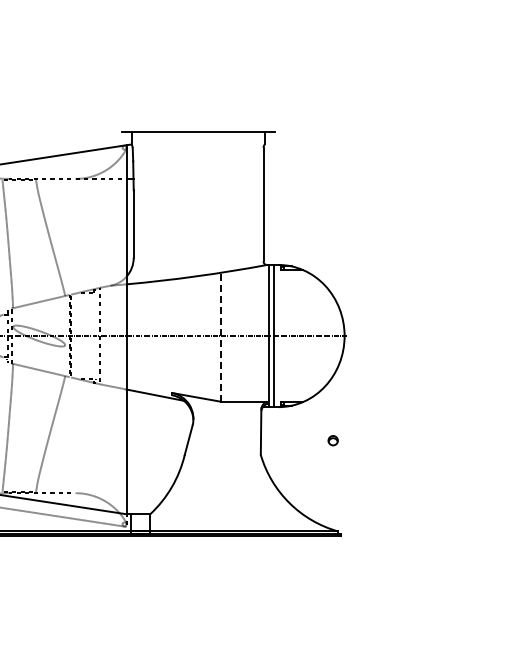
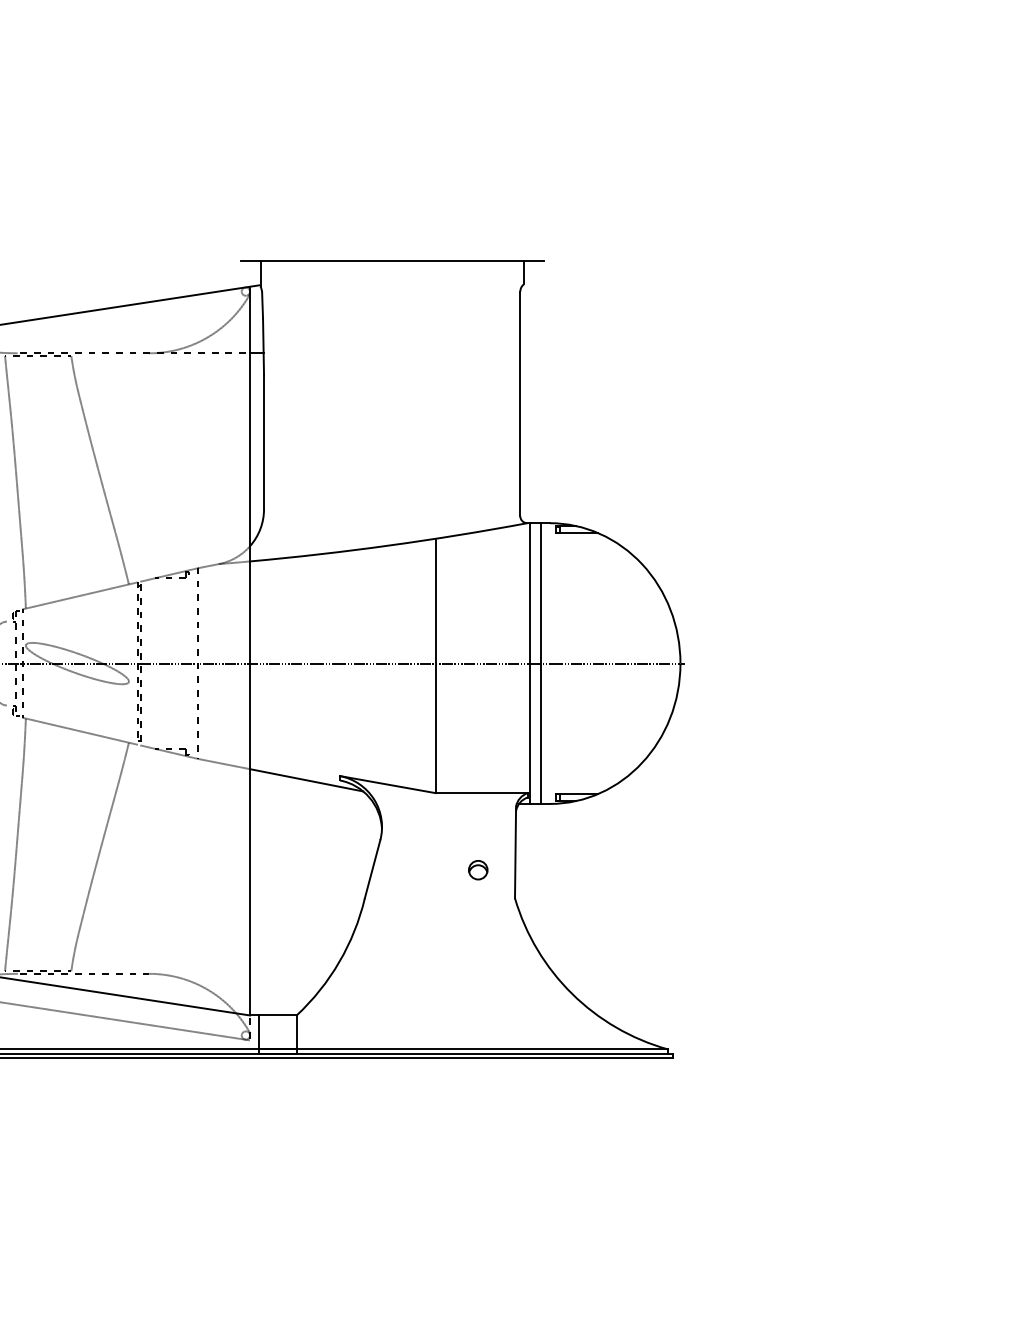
line: (220, 336) -> (435, 664), dashed -> solid
part: (332, 440) -> (476, 869), moved

